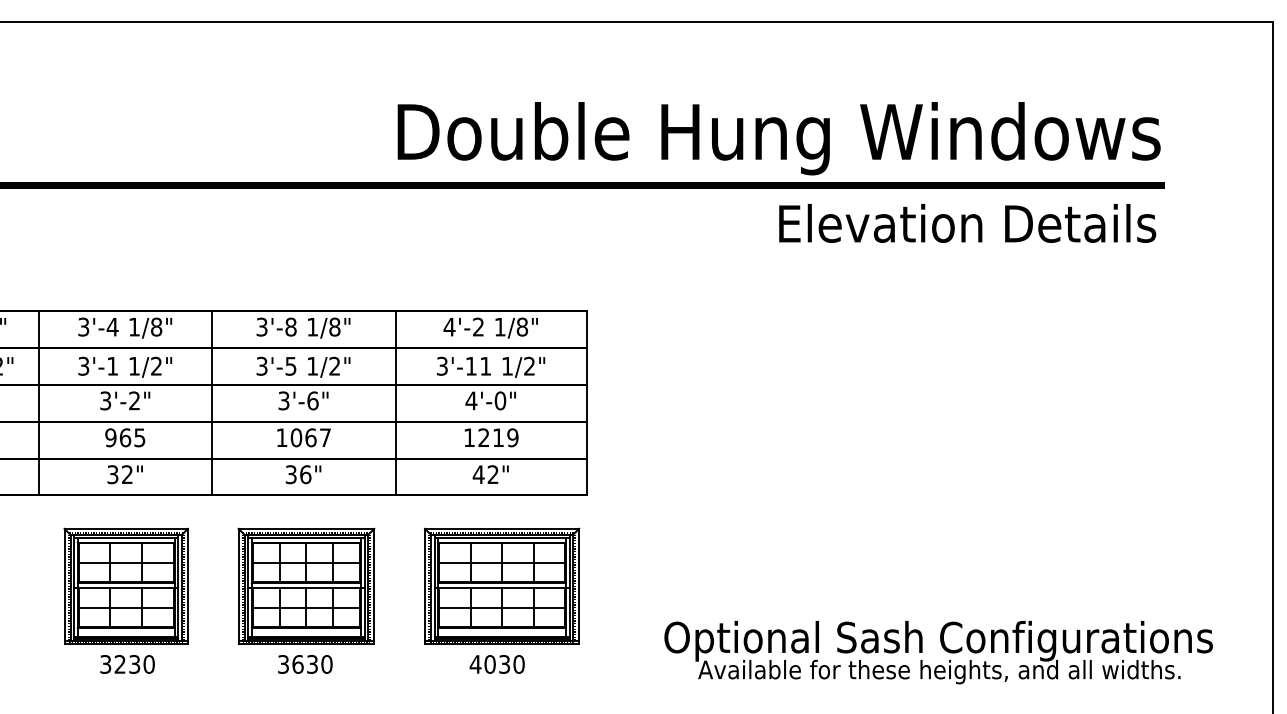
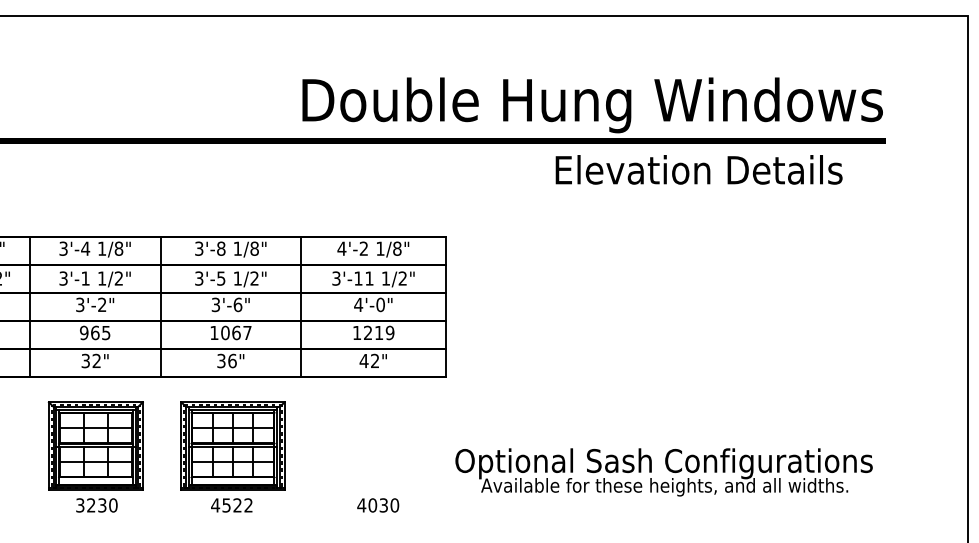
text: (966, 222) -> (698, 169), moved
part: (501, 585) -> (381, 445), removed
text: (937, 652) -> (663, 472), moved
text: (304, 664) -> (231, 505), 3630 -> 4522

